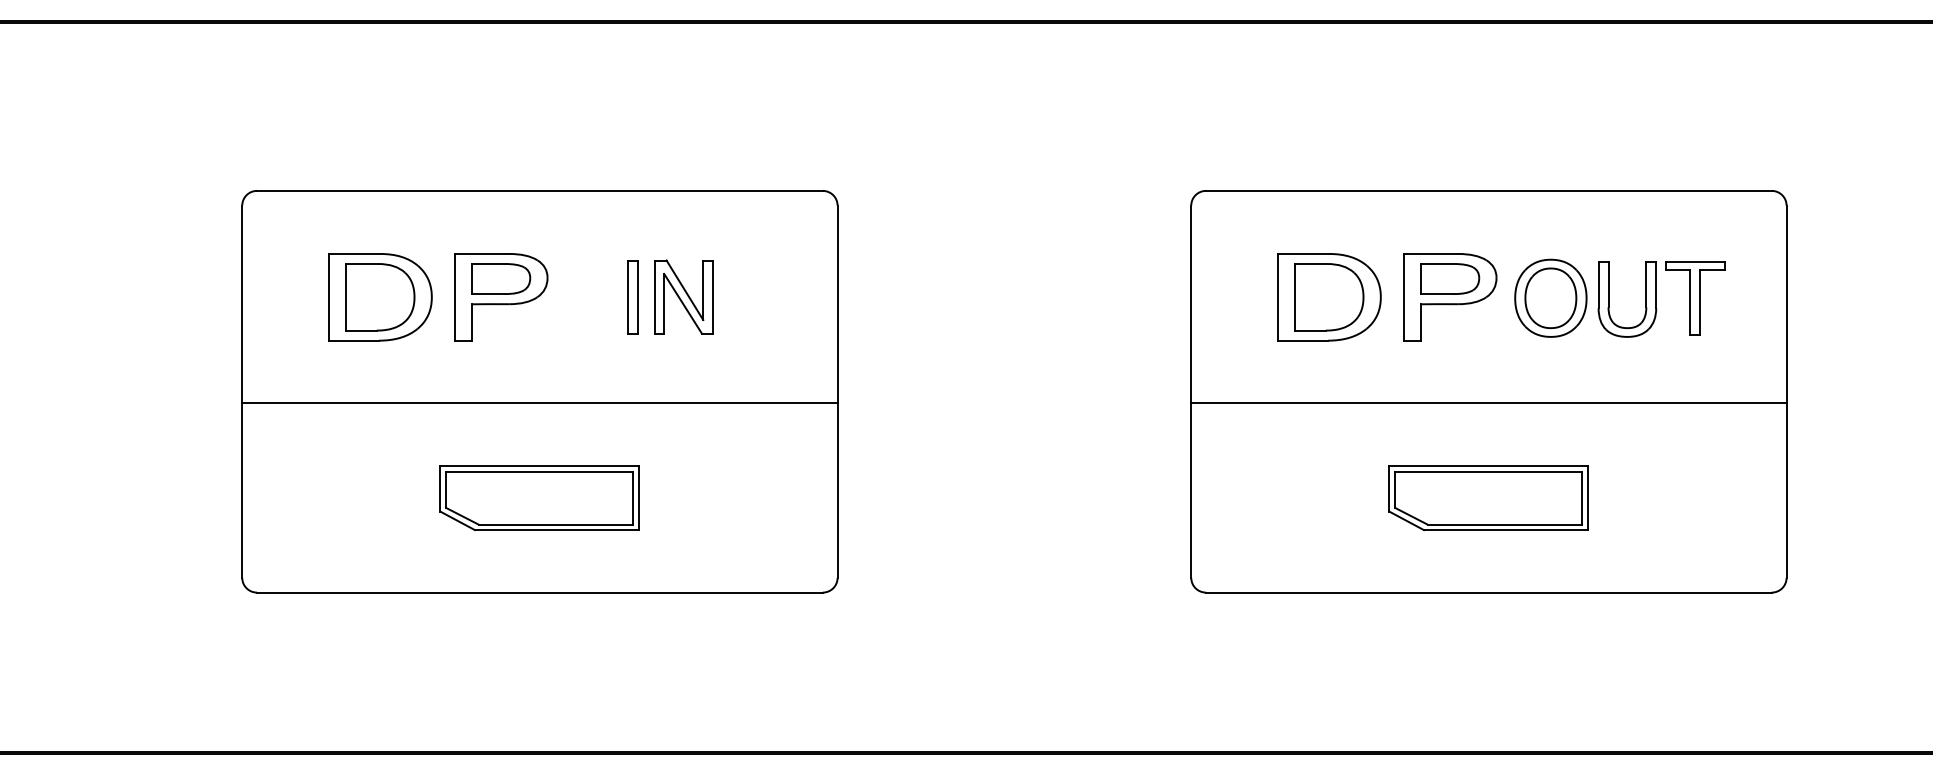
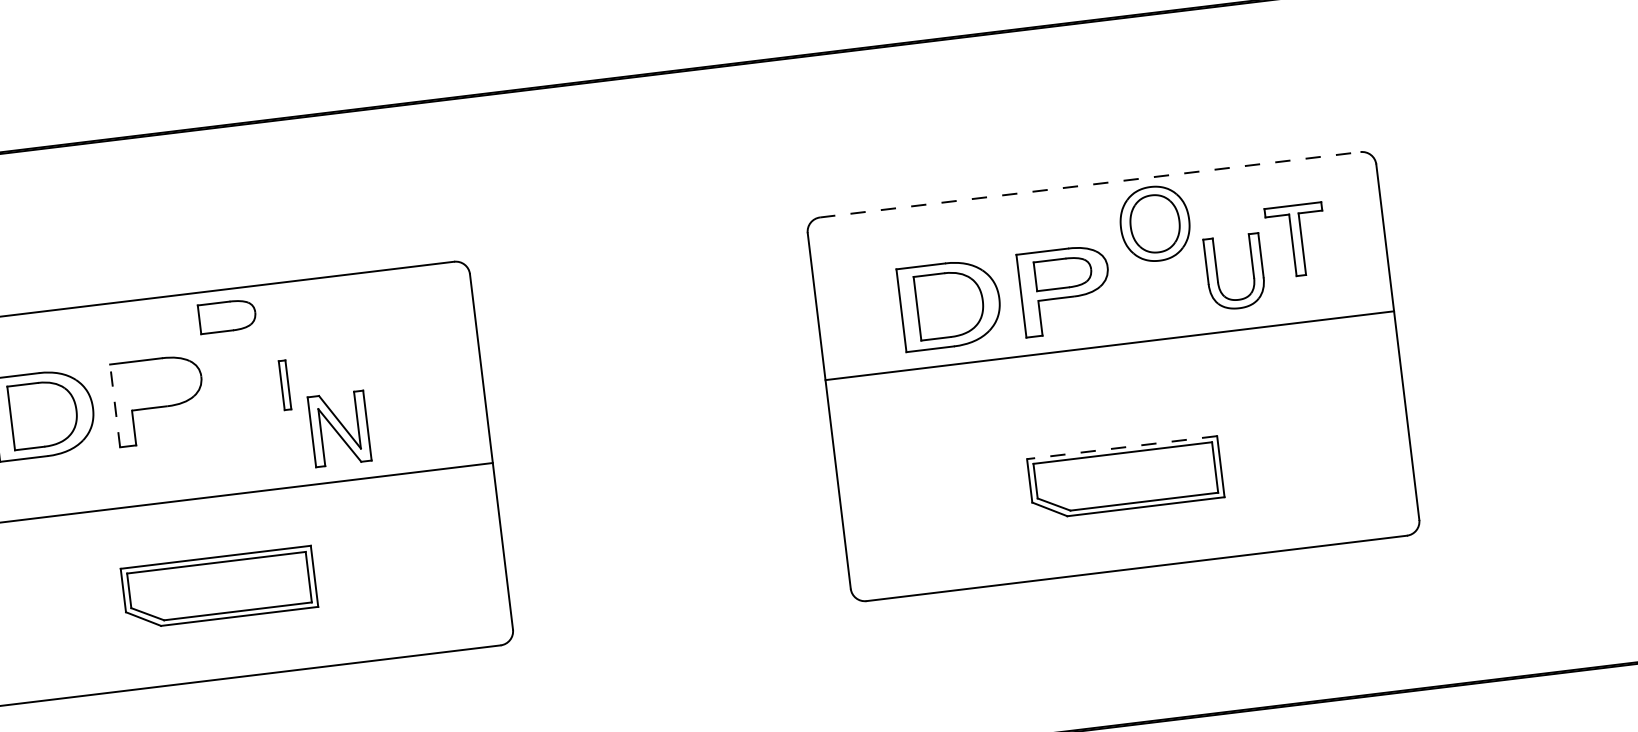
line: (1488, 190) -> (1089, 184), solid -> dashed
part: (501, 278) -> (227, 315), moved
line: (454, 296) -> (114, 405), solid -> dashed
part: (683, 296) -> (339, 428), moved
part: (632, 297) -> (284, 385), size x0.7
part: (1550, 297) -> (1154, 223), moved
part: (1695, 298) -> (1297, 240), moved
line: (1488, 403) -> (1109, 345), moved
line: (1488, 466) -> (1121, 448), solid -> dashed

